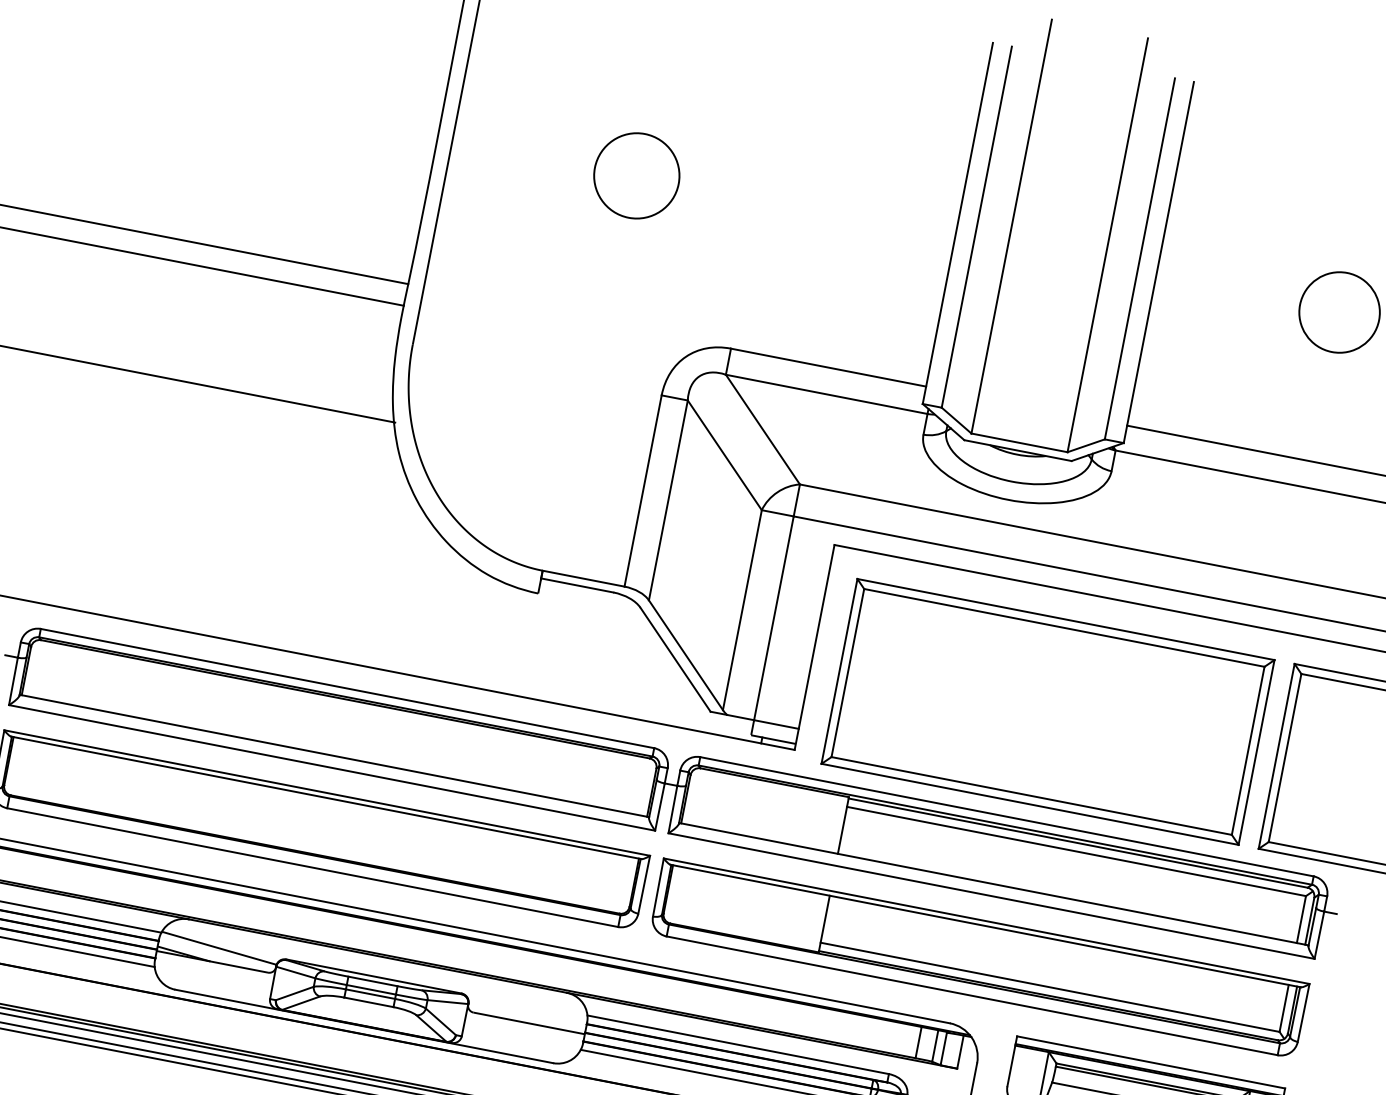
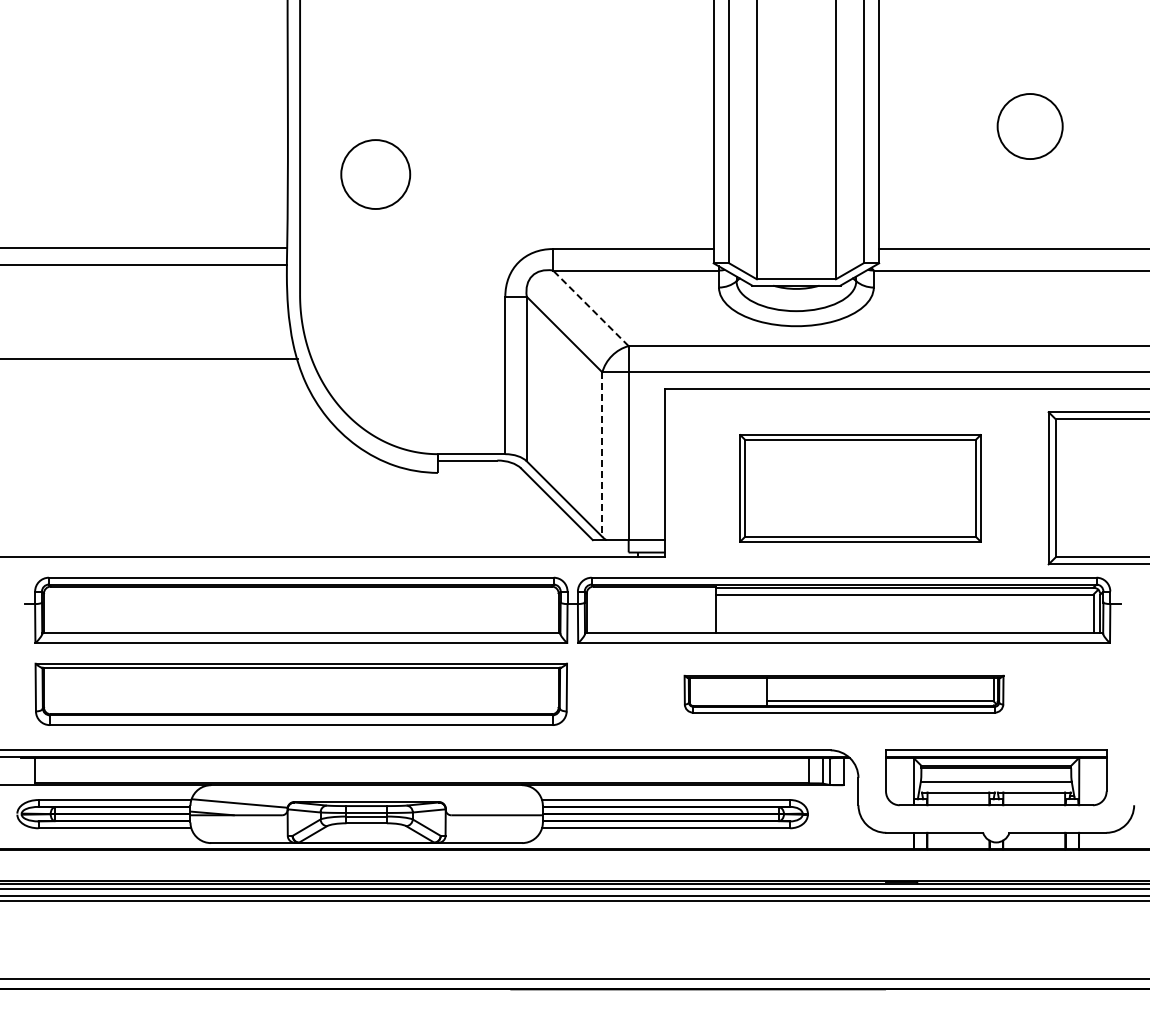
circle: (636, 175) -> (375, 174), moved
line: (762, 428) -> (590, 307), solid -> dashed
line: (742, 611) -> (602, 455), solid -> dashed
part: (1047, 712) -> (860, 488), size x0.7
part: (978, 957) -> (843, 693), size x0.6

